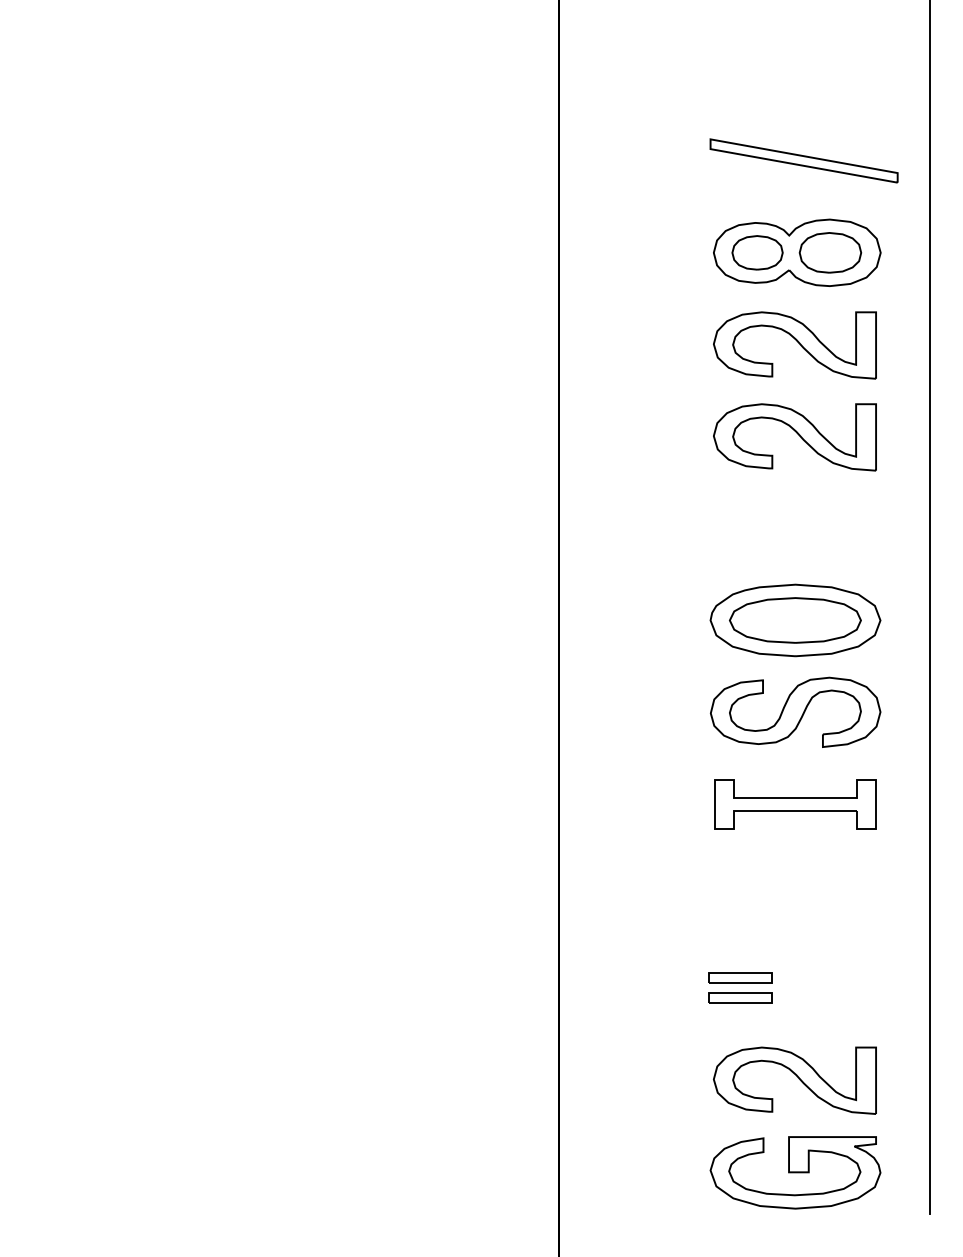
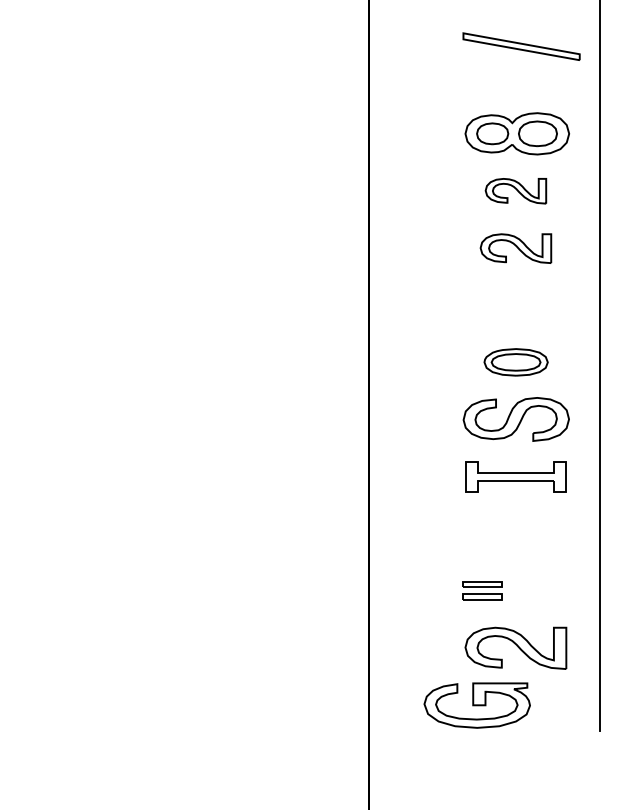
part: (803, 160) -> (521, 46), moved
part: (794, 344) -> (515, 190), size x0.6
part: (794, 437) -> (515, 248), size x0.7
part: (794, 620) -> (515, 362), size x0.6
part: (794, 1172) -> (476, 705), moved

